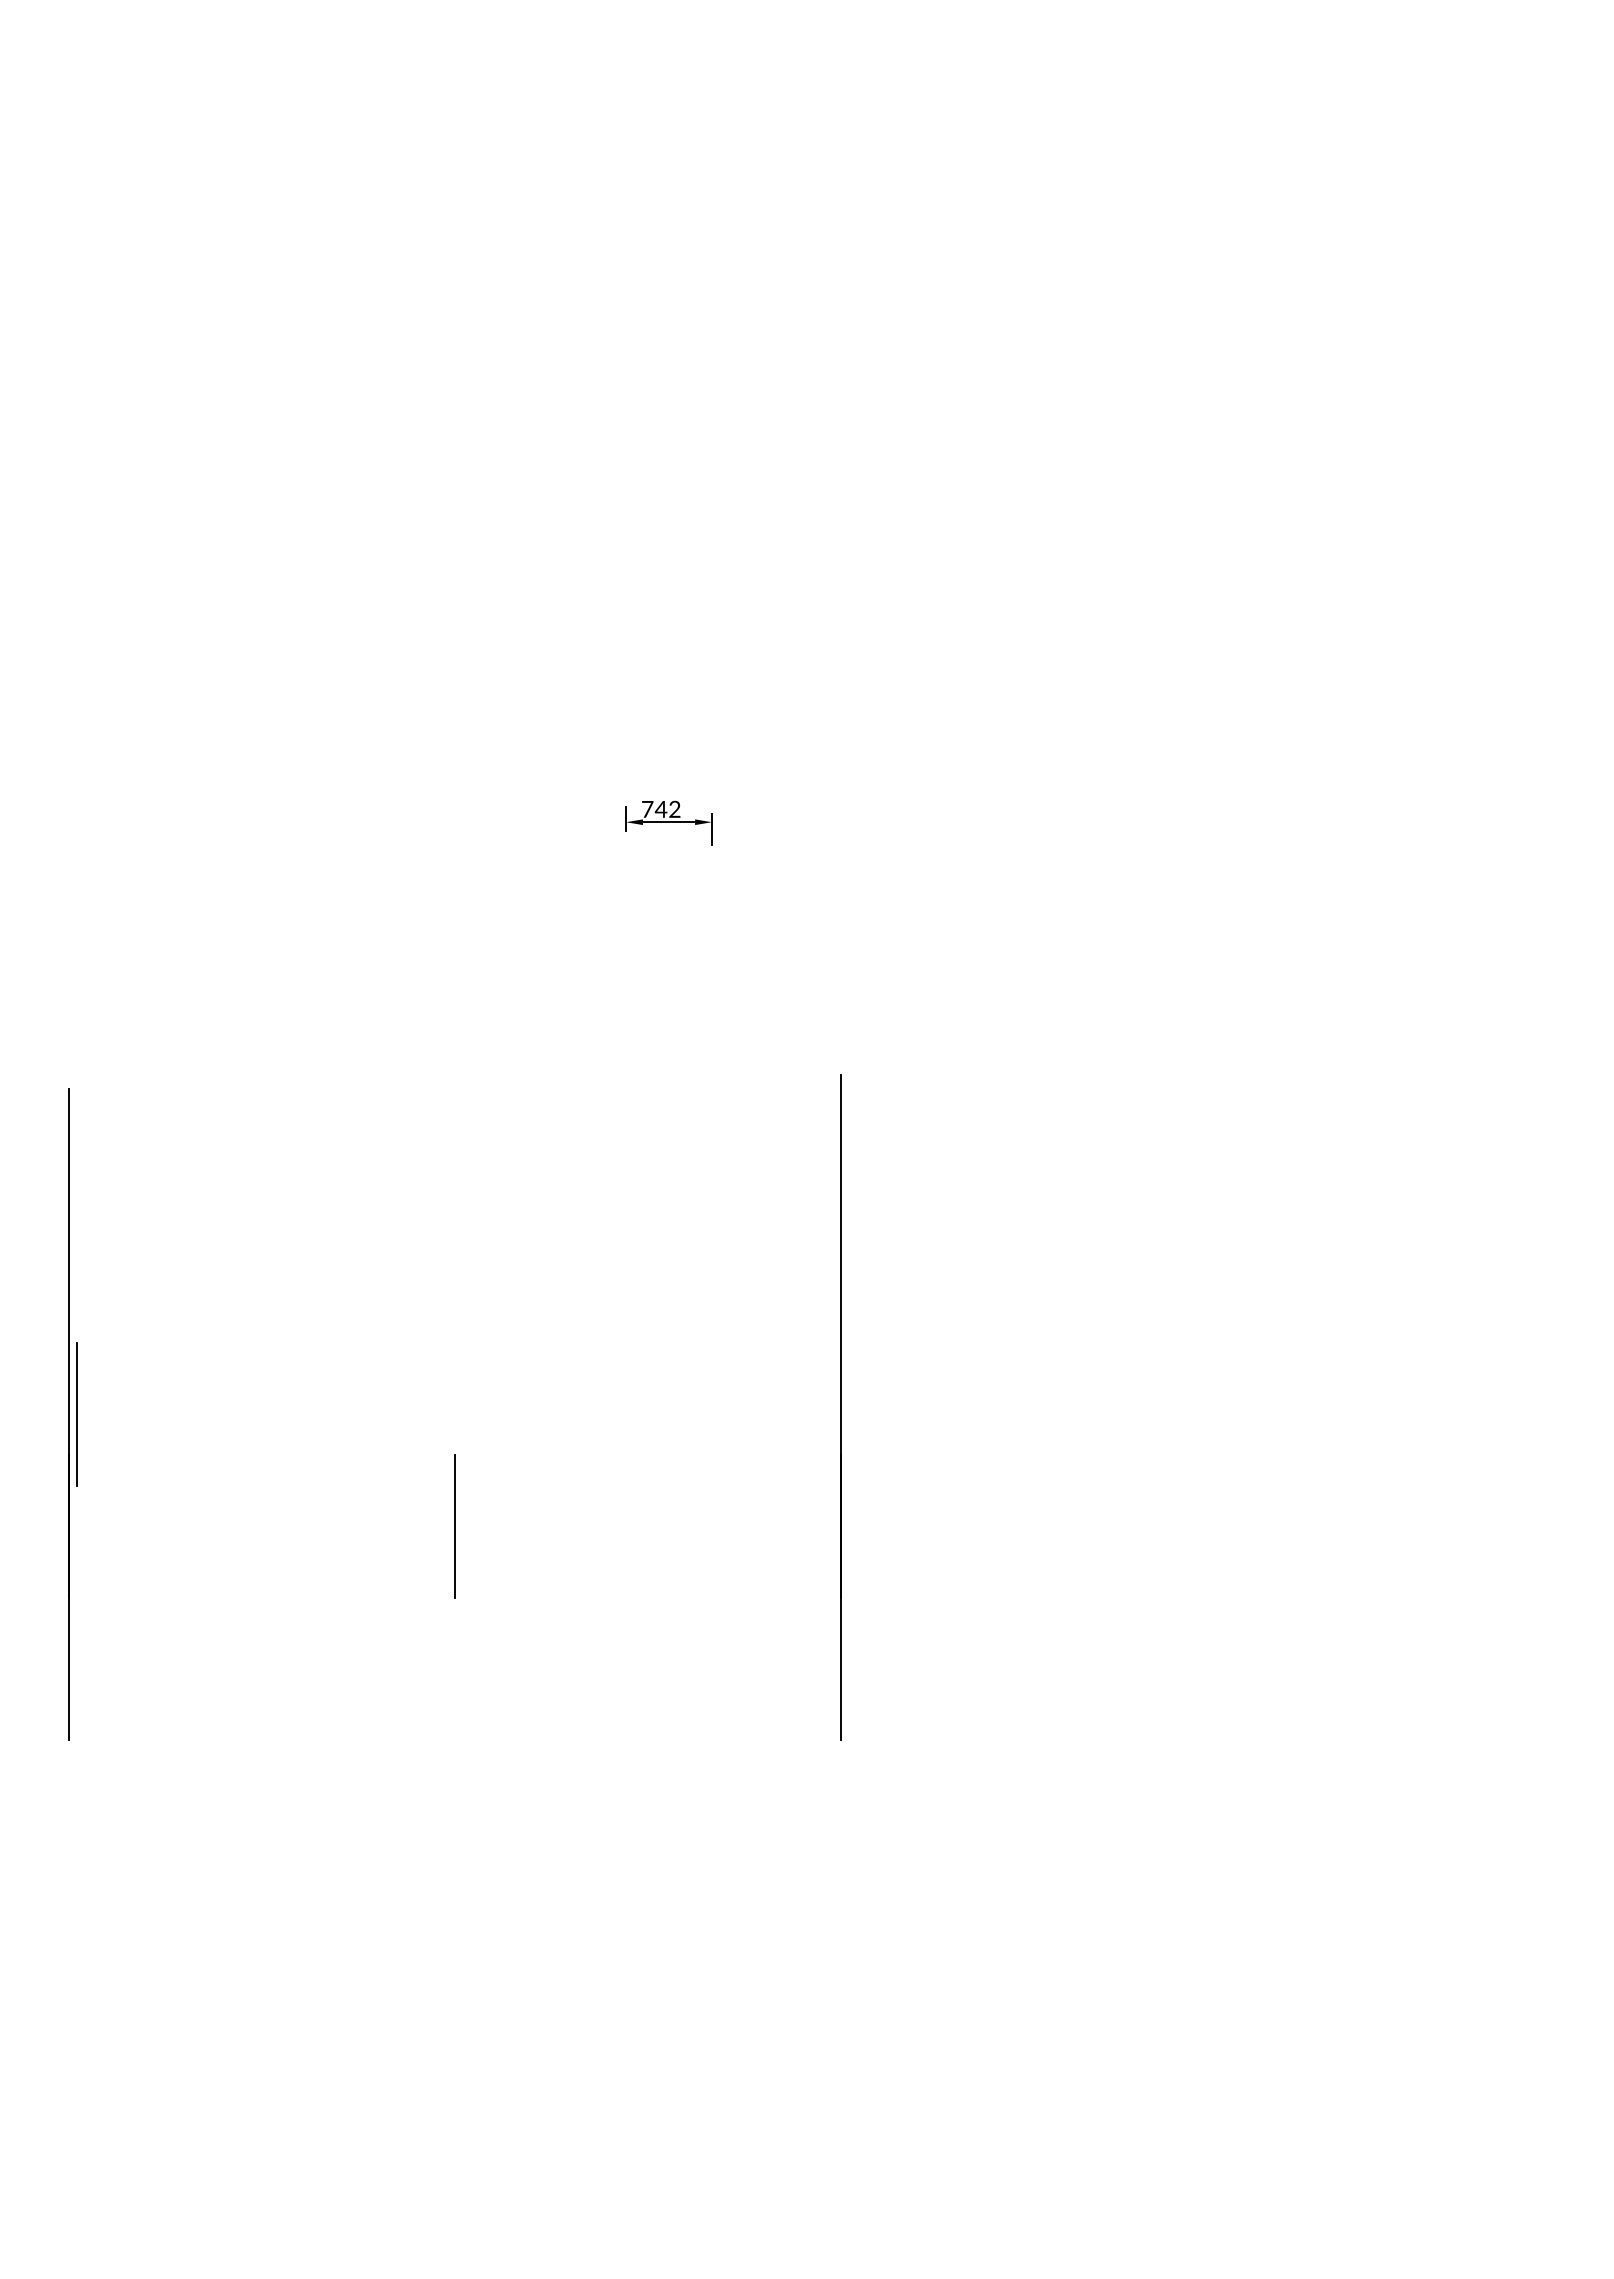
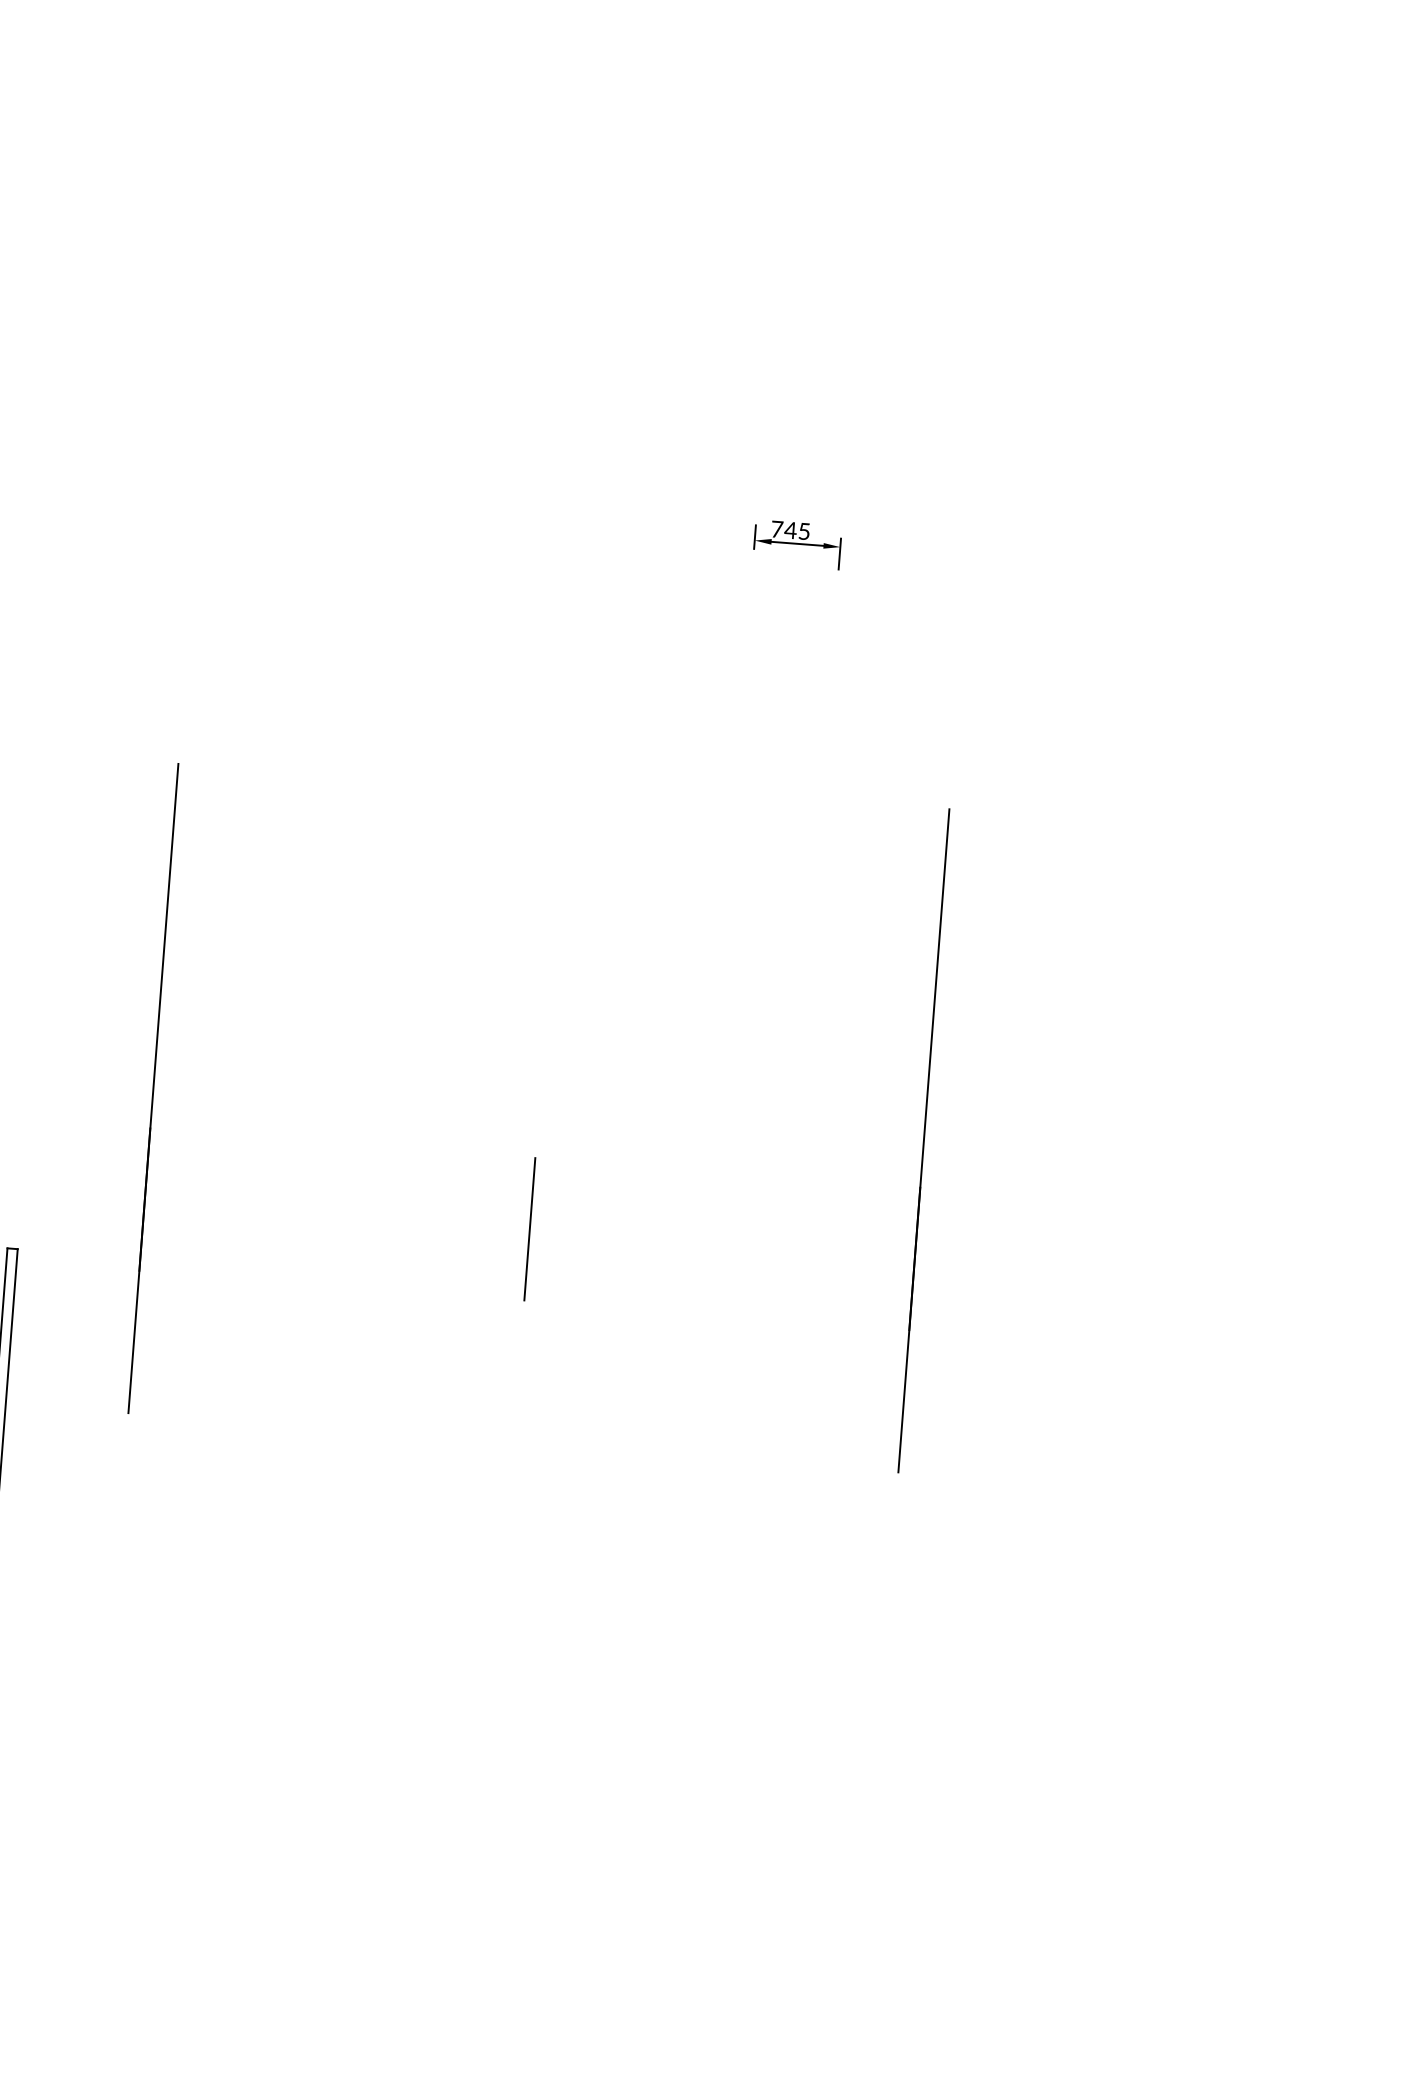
text: (674, 808) -> (804, 530), 742 -> 745
line: (76, 1414) -> (161, 1088), removed

